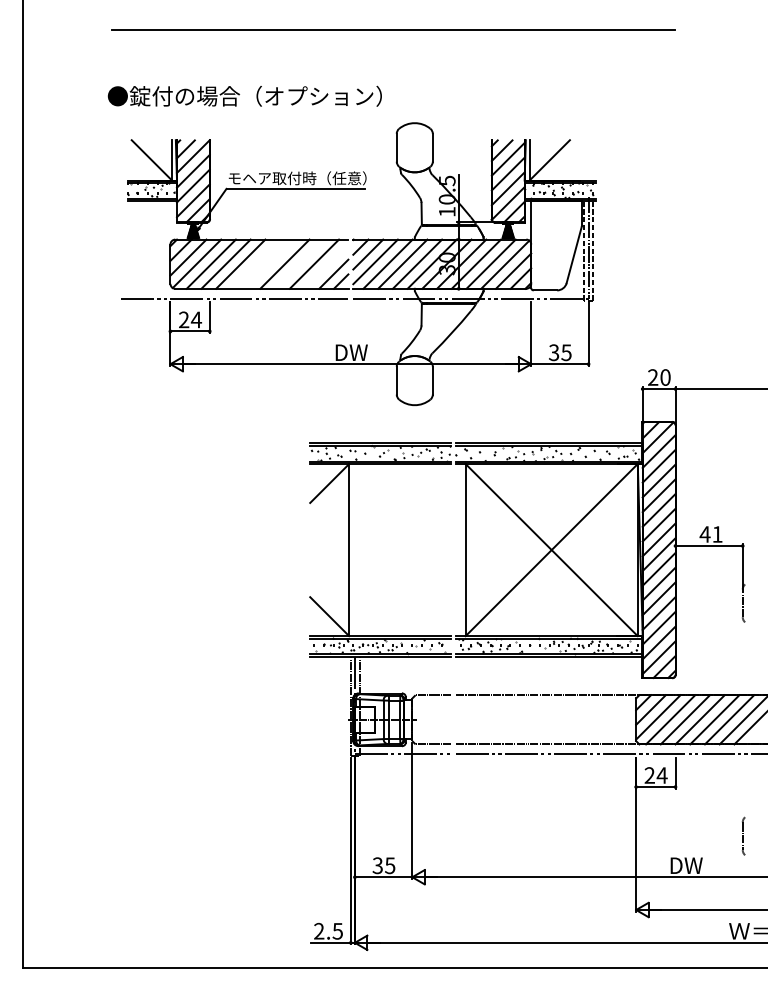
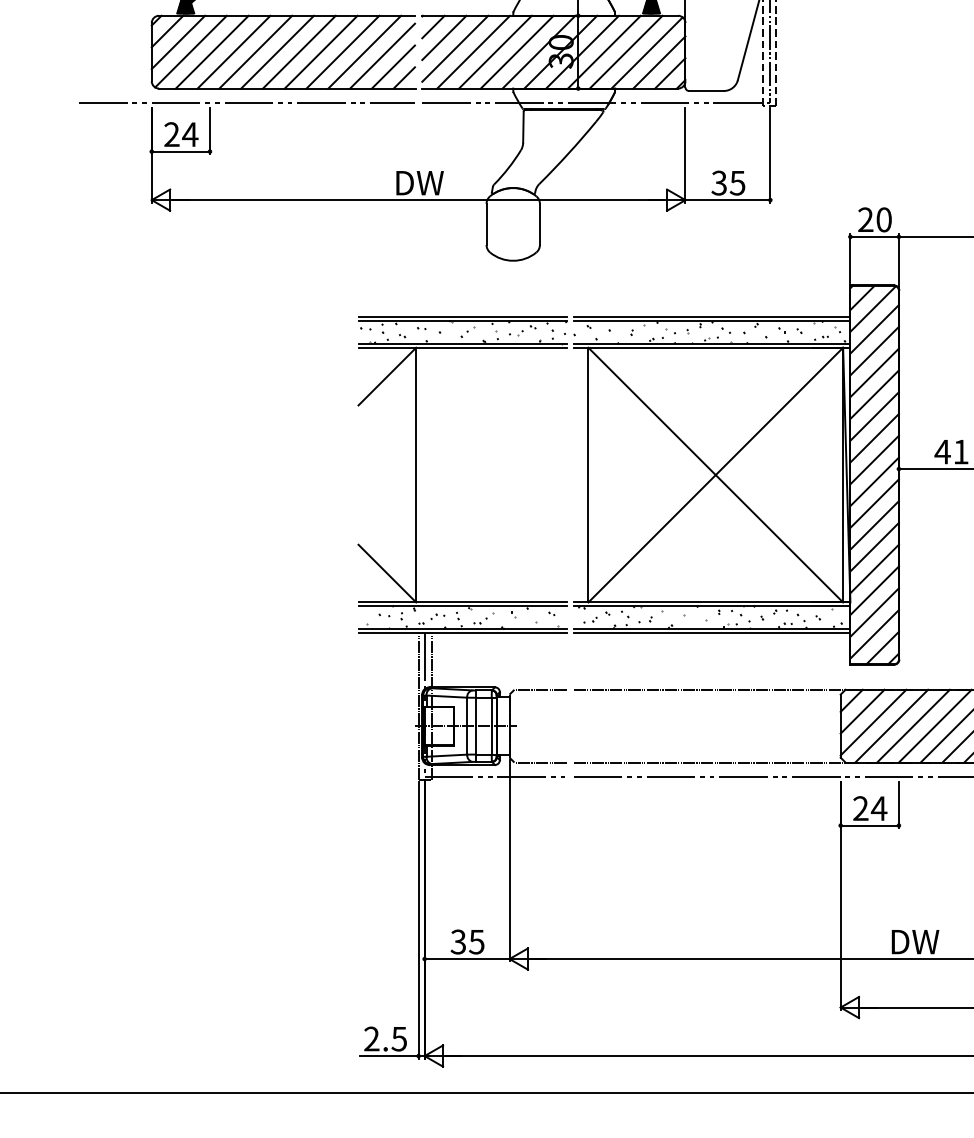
line: (255, 263) -> (277, 51), added
line: (269, 263) -> (298, 51), added
line: (299, 263) -> (342, 51), added
line: (326, 266) -> (382, 55), added

